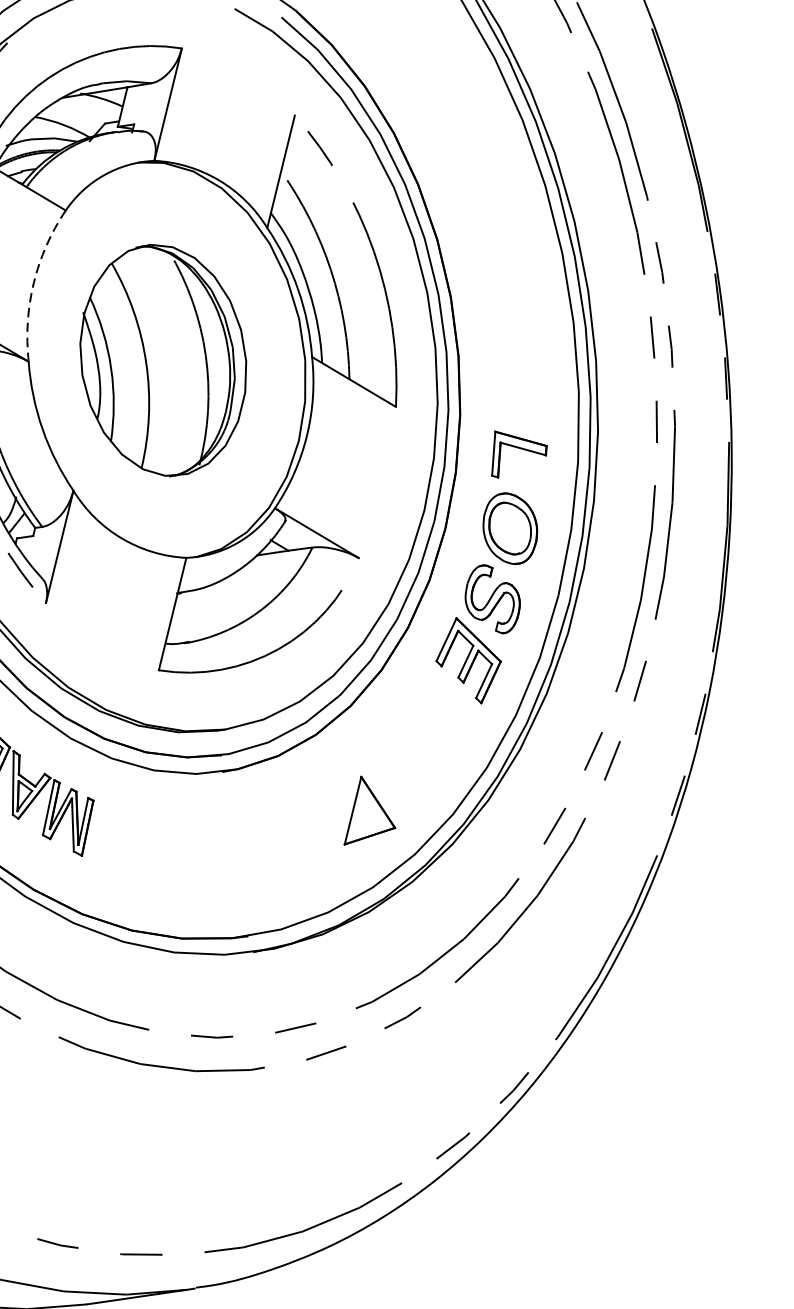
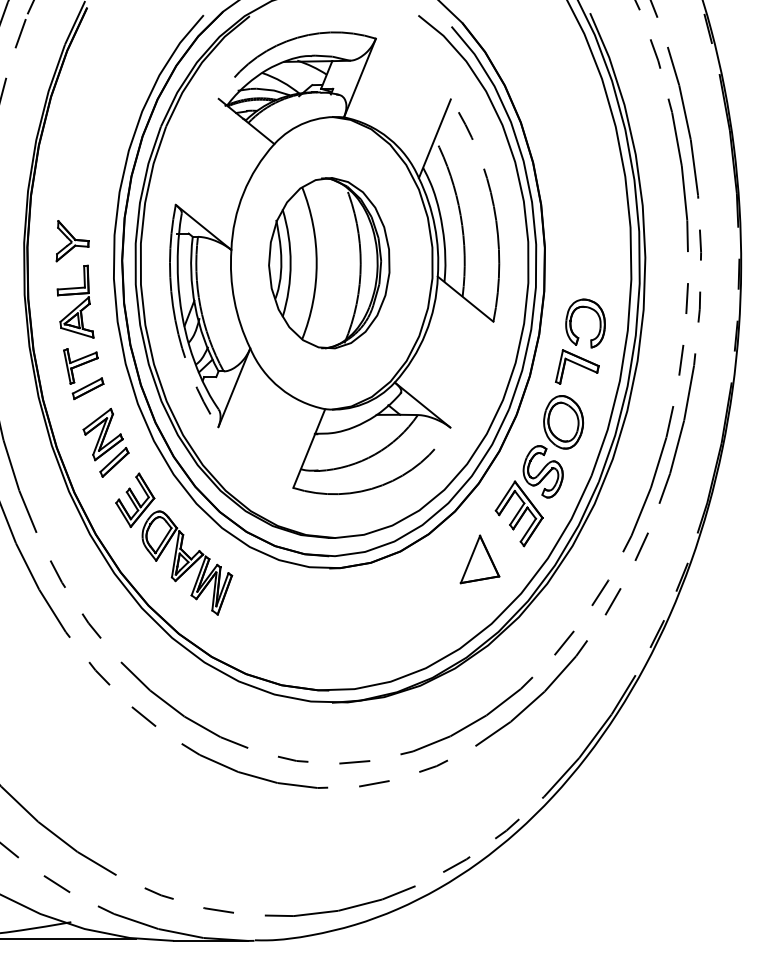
arc: (33, 283) -> (243, 193), dashed -> solid
part: (501, 393) -> (571, 323), added
part: (365, 808) -> (479, 559), moved

